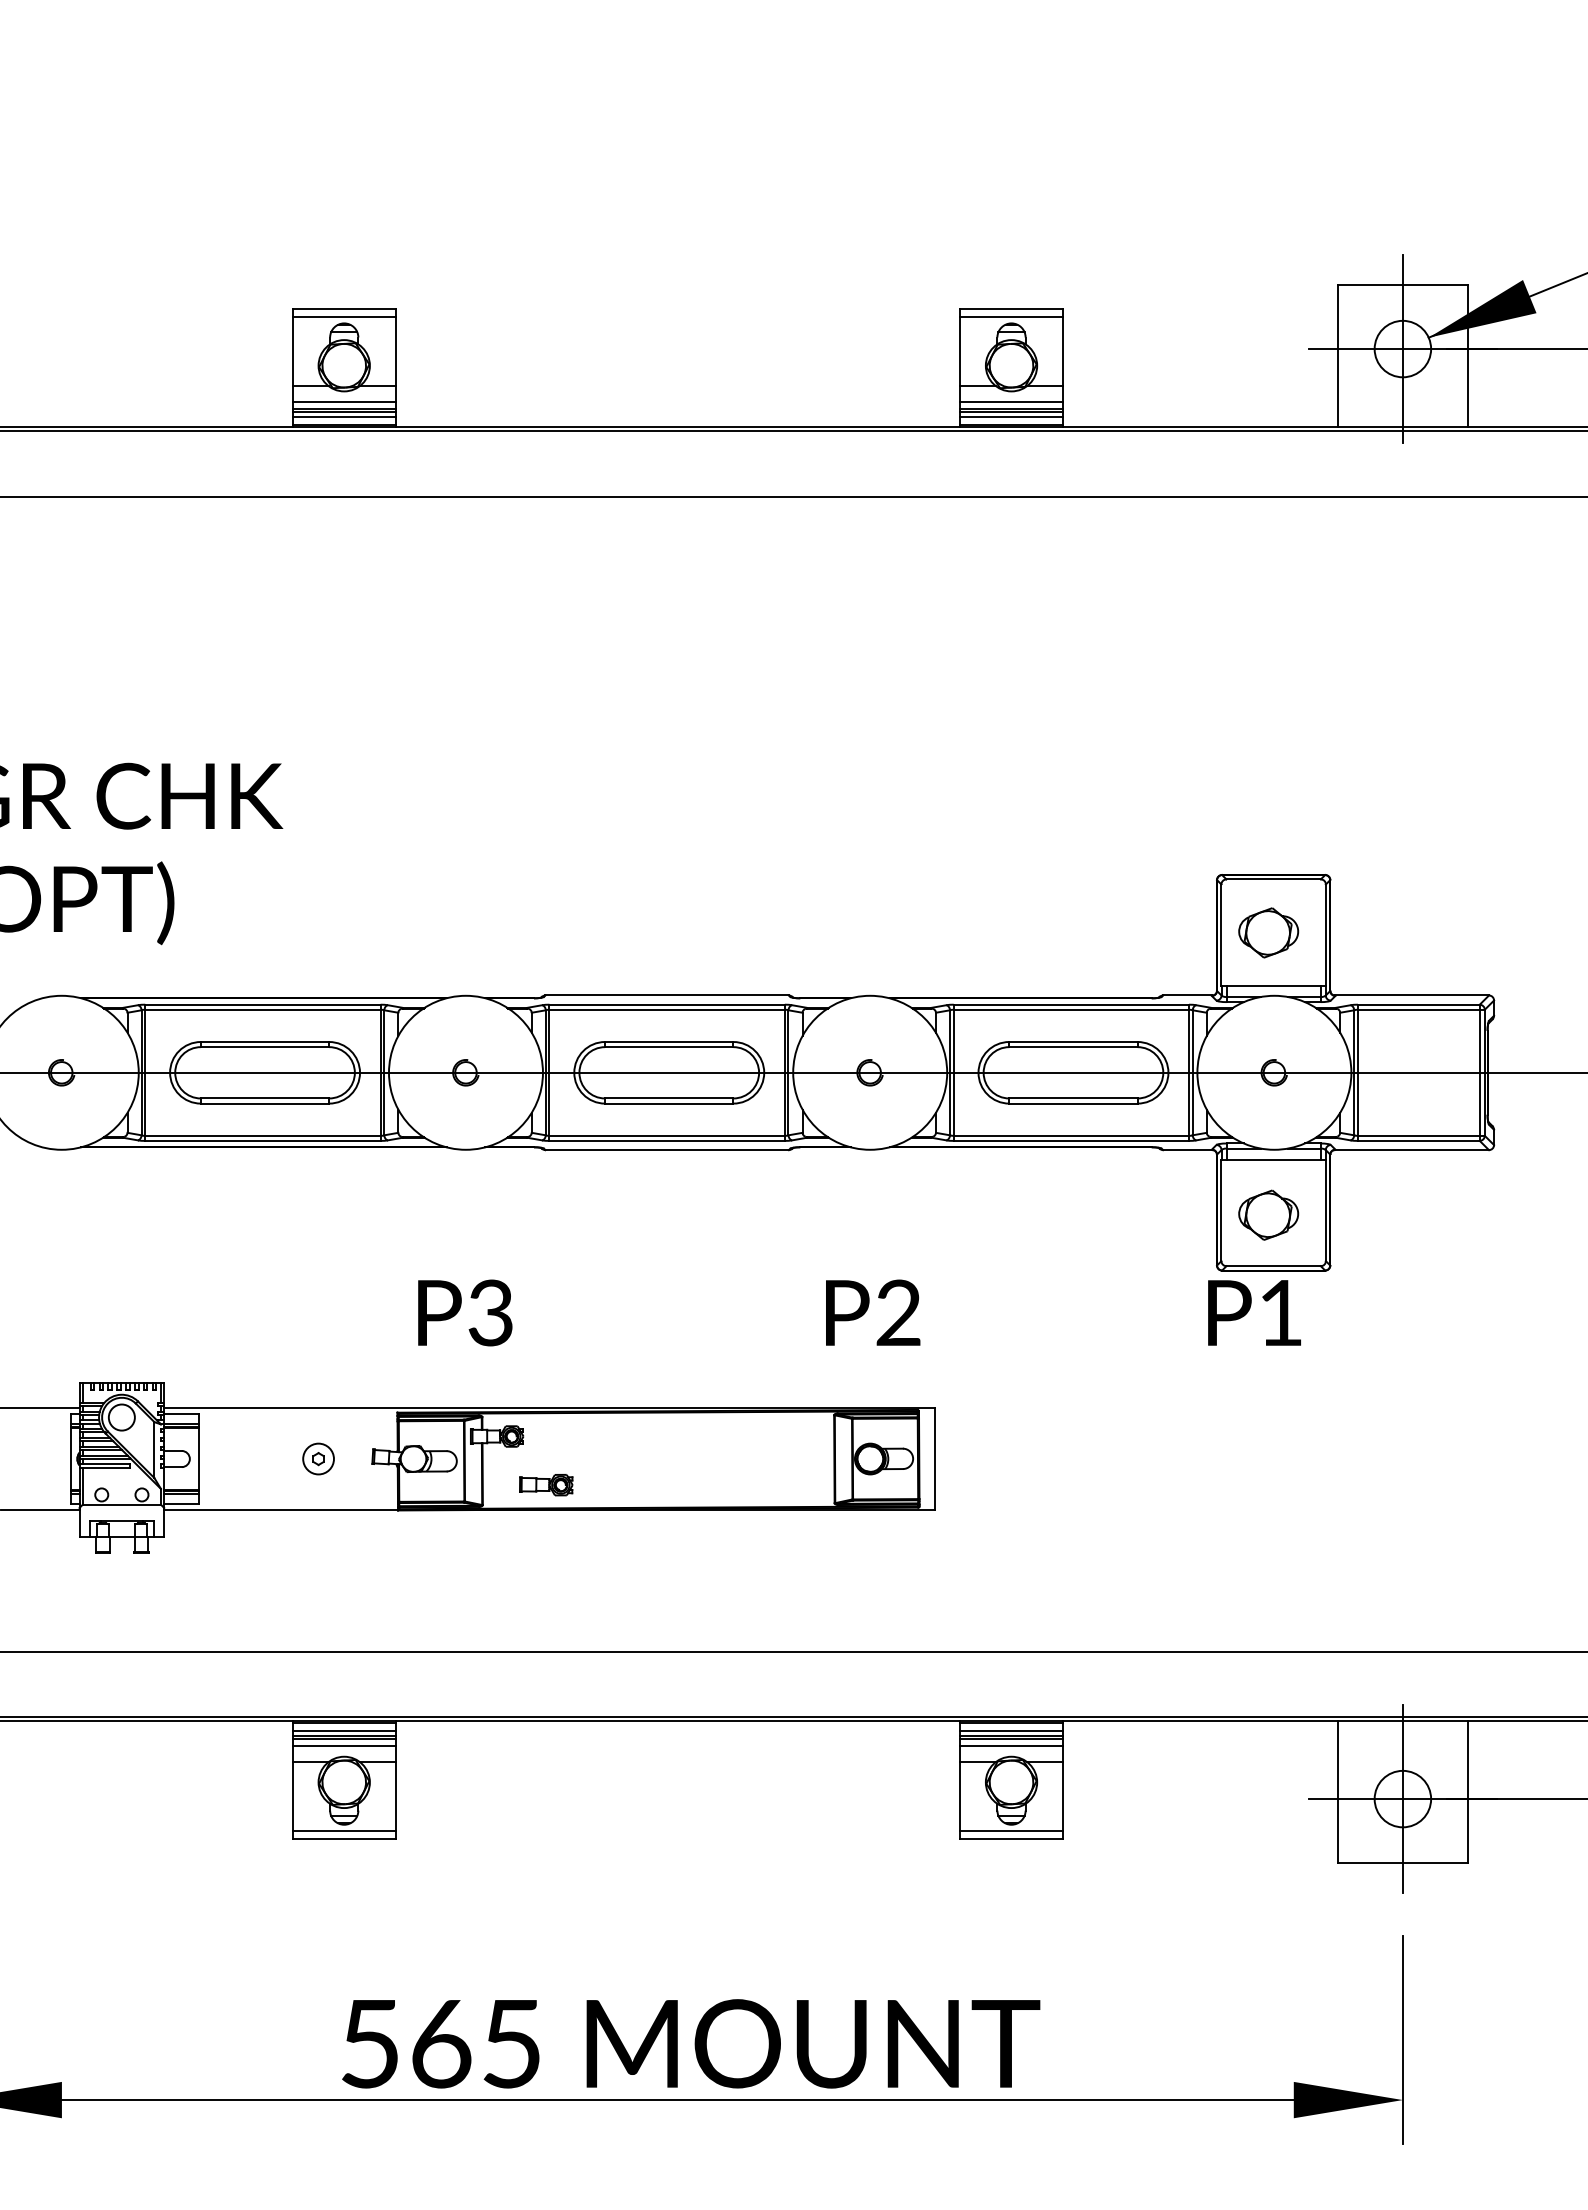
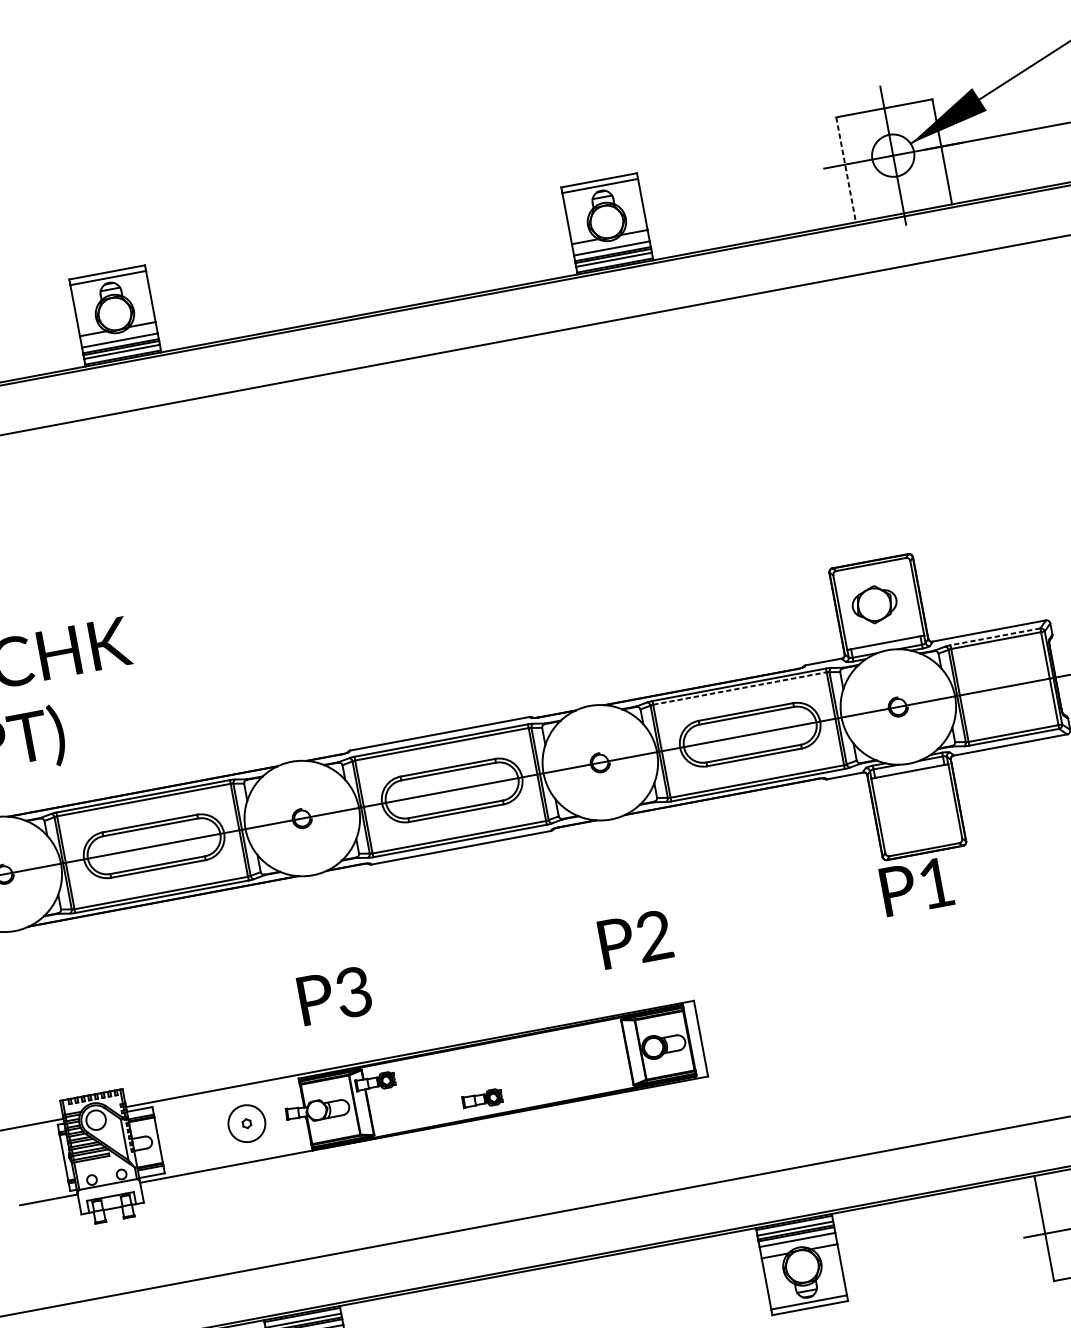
line: (1337, 356) -> (846, 170), solid -> dashed
line: (1418, 1004) -> (995, 636), solid -> dashed
line: (1071, 1009) -> (740, 688), solid -> dashed
part: (1268, 1214) -> (913, 812), removed
circle: (318, 1458) -> (246, 1123), size x1.6
part: (546, 1485) -> (482, 1099), moved

